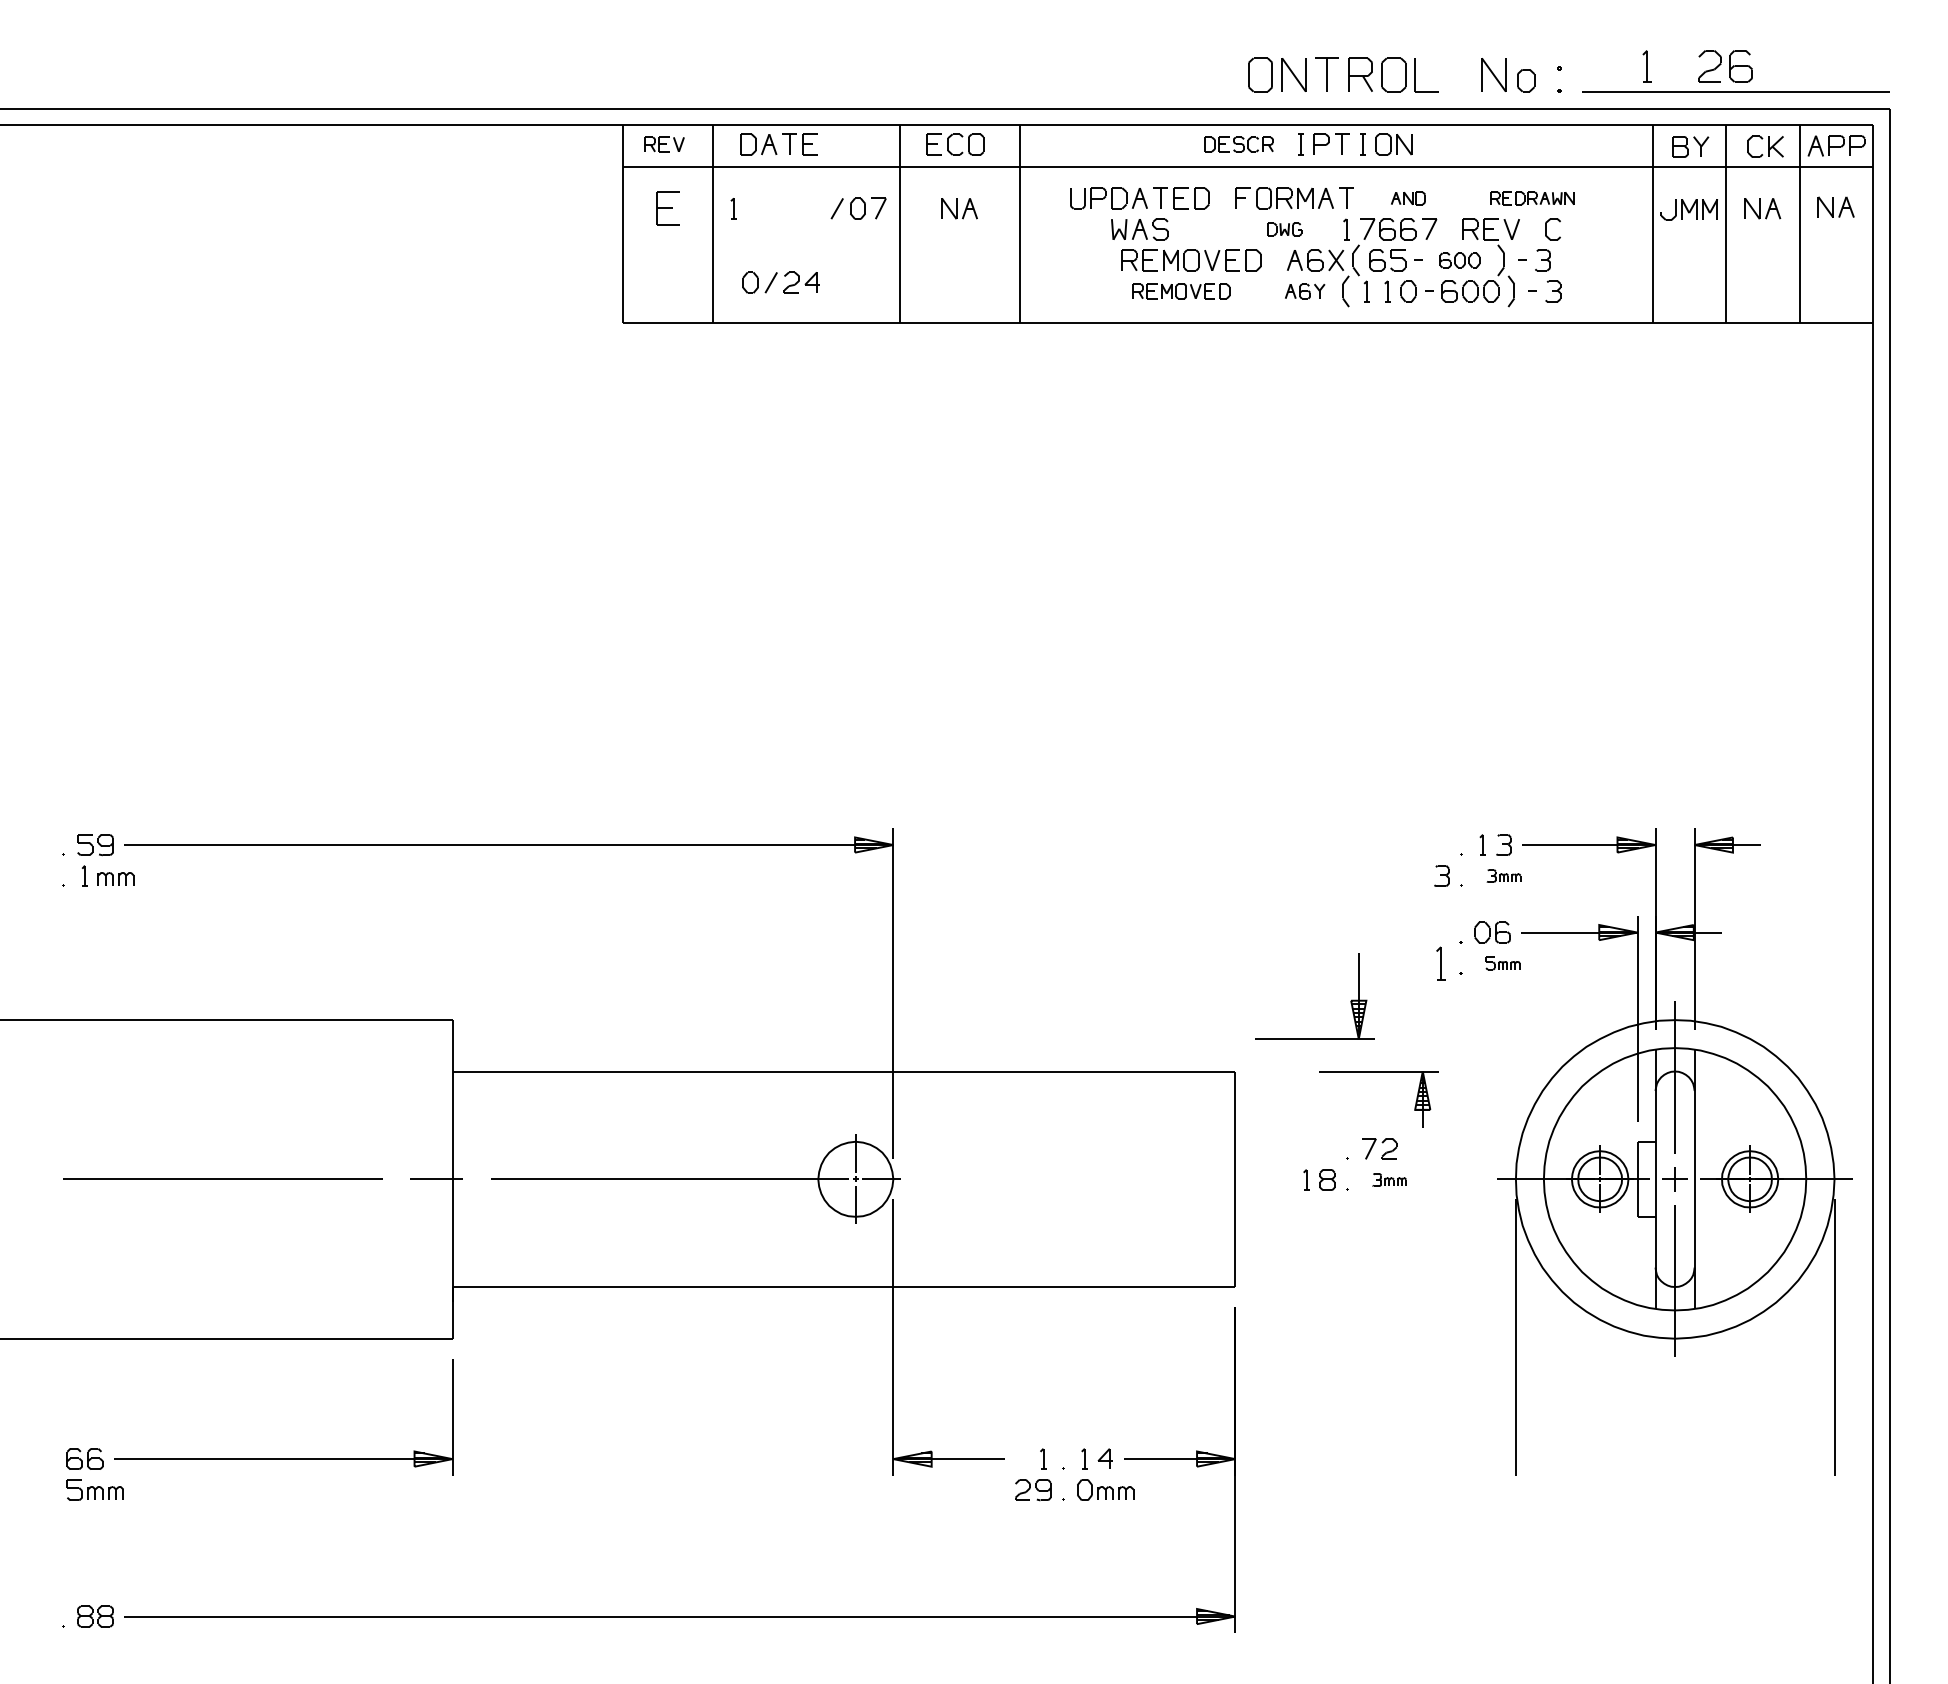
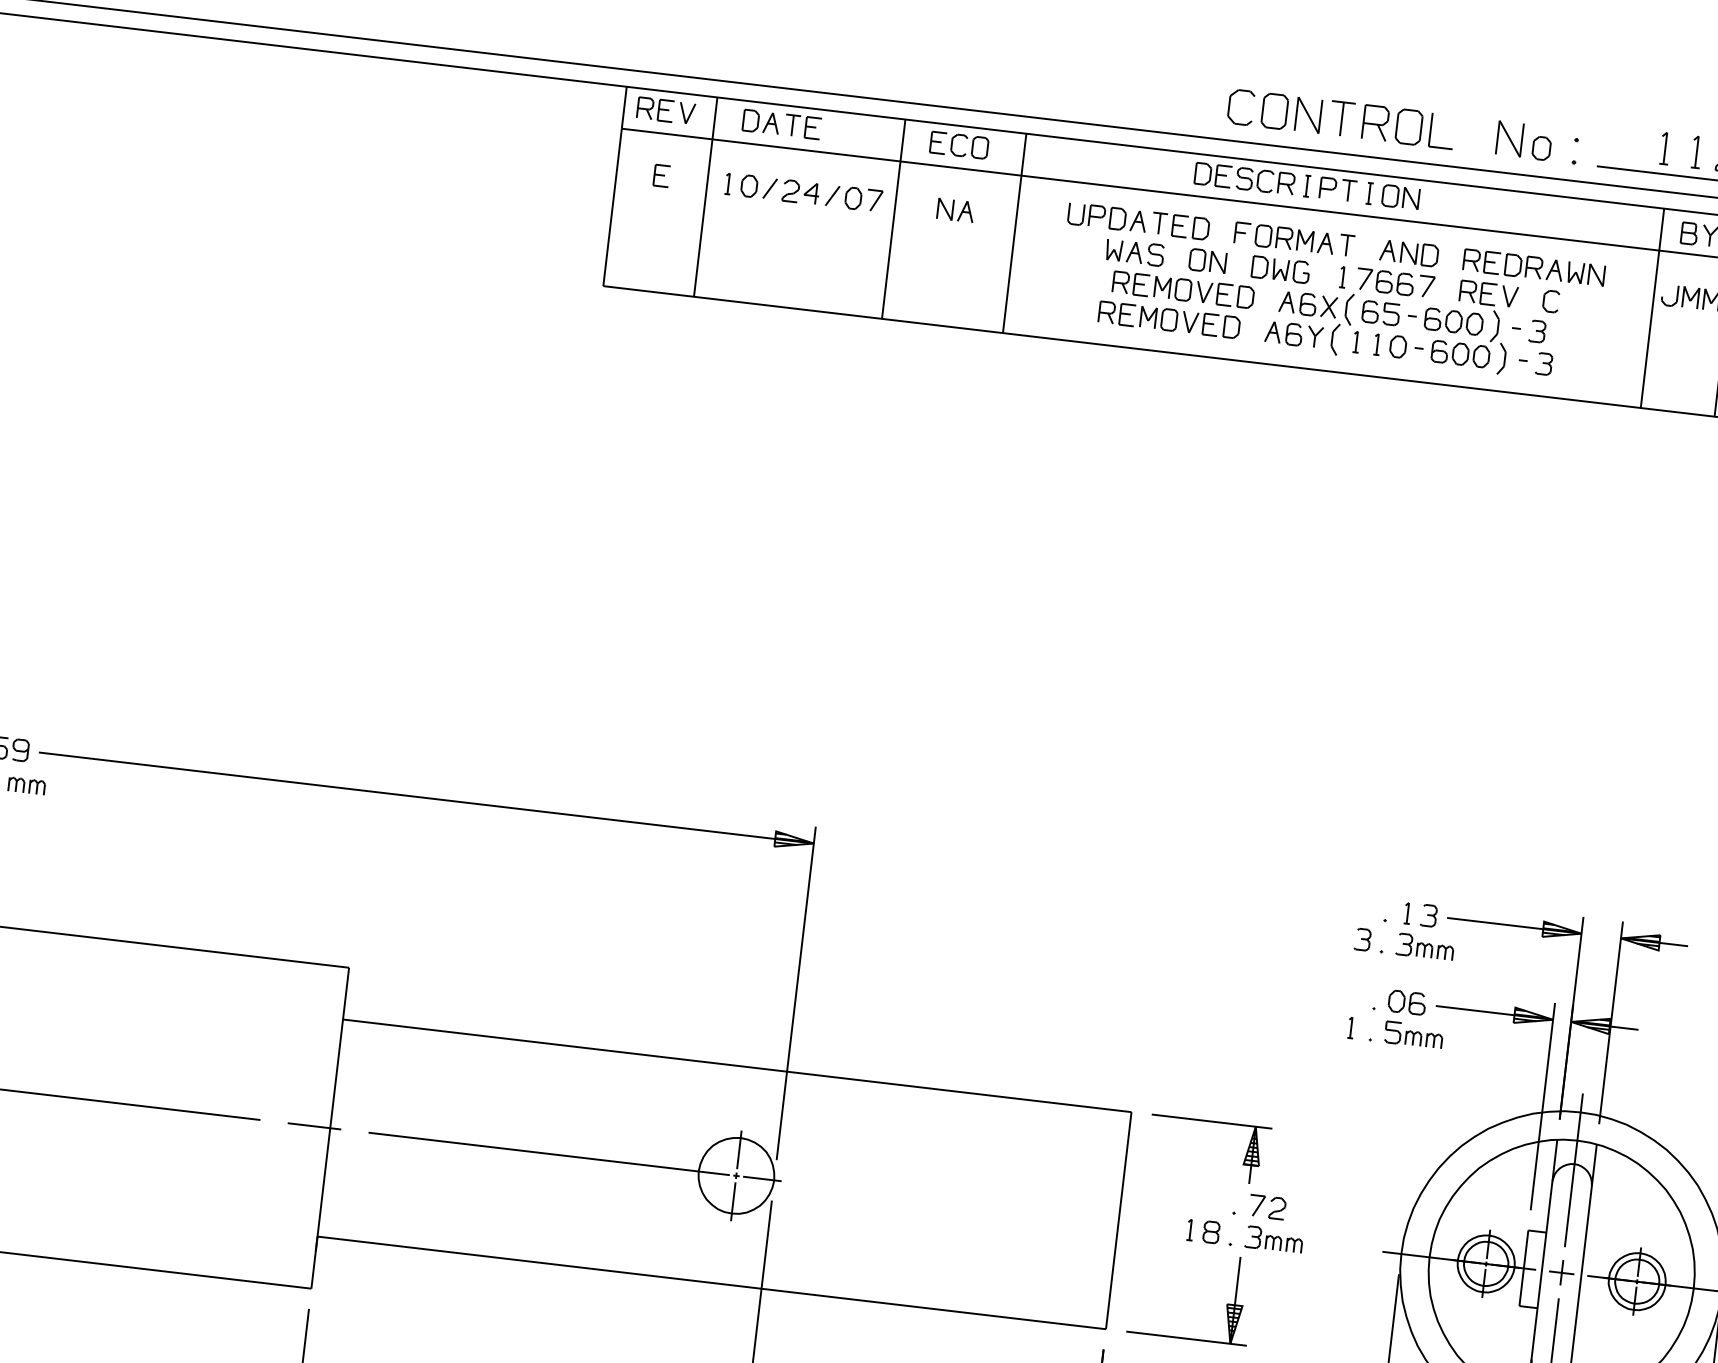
part: (1677, 66) -> (1695, 152), added
part: (1215, 74) -> (1229, 105), added
part: (664, 144) -> (666, 110), size x1.43
part: (1238, 144) -> (1244, 178), size x1.43
part: (1408, 198) -> (1409, 253), size x1.67
part: (1532, 198) -> (1534, 267), size x1.67
part: (666, 208) -> (660, 175), size x0.62
part: (1212, 229) -> (1208, 261), added
part: (1284, 229) -> (1280, 269), size x1.67
part: (1459, 260) -> (1453, 321), size x1.43
part: (774, 279) -> (773, 185), moved
part: (1181, 291) -> (1169, 320), size x1.43
part: (1304, 291) -> (1293, 334), size x1.43
part: (1503, 875) -> (1424, 946), size x1.67
part: (1440, 963) -> (1350, 1027), size x0.62
part: (1502, 963) -> (1413, 1034), size x1.67
part: (1350, 1000) -> (1226, 1304), moved
part: (1378, 1072) -> (1211, 1122), moved
part: (1389, 1179) -> (1274, 1239), size x1.67

